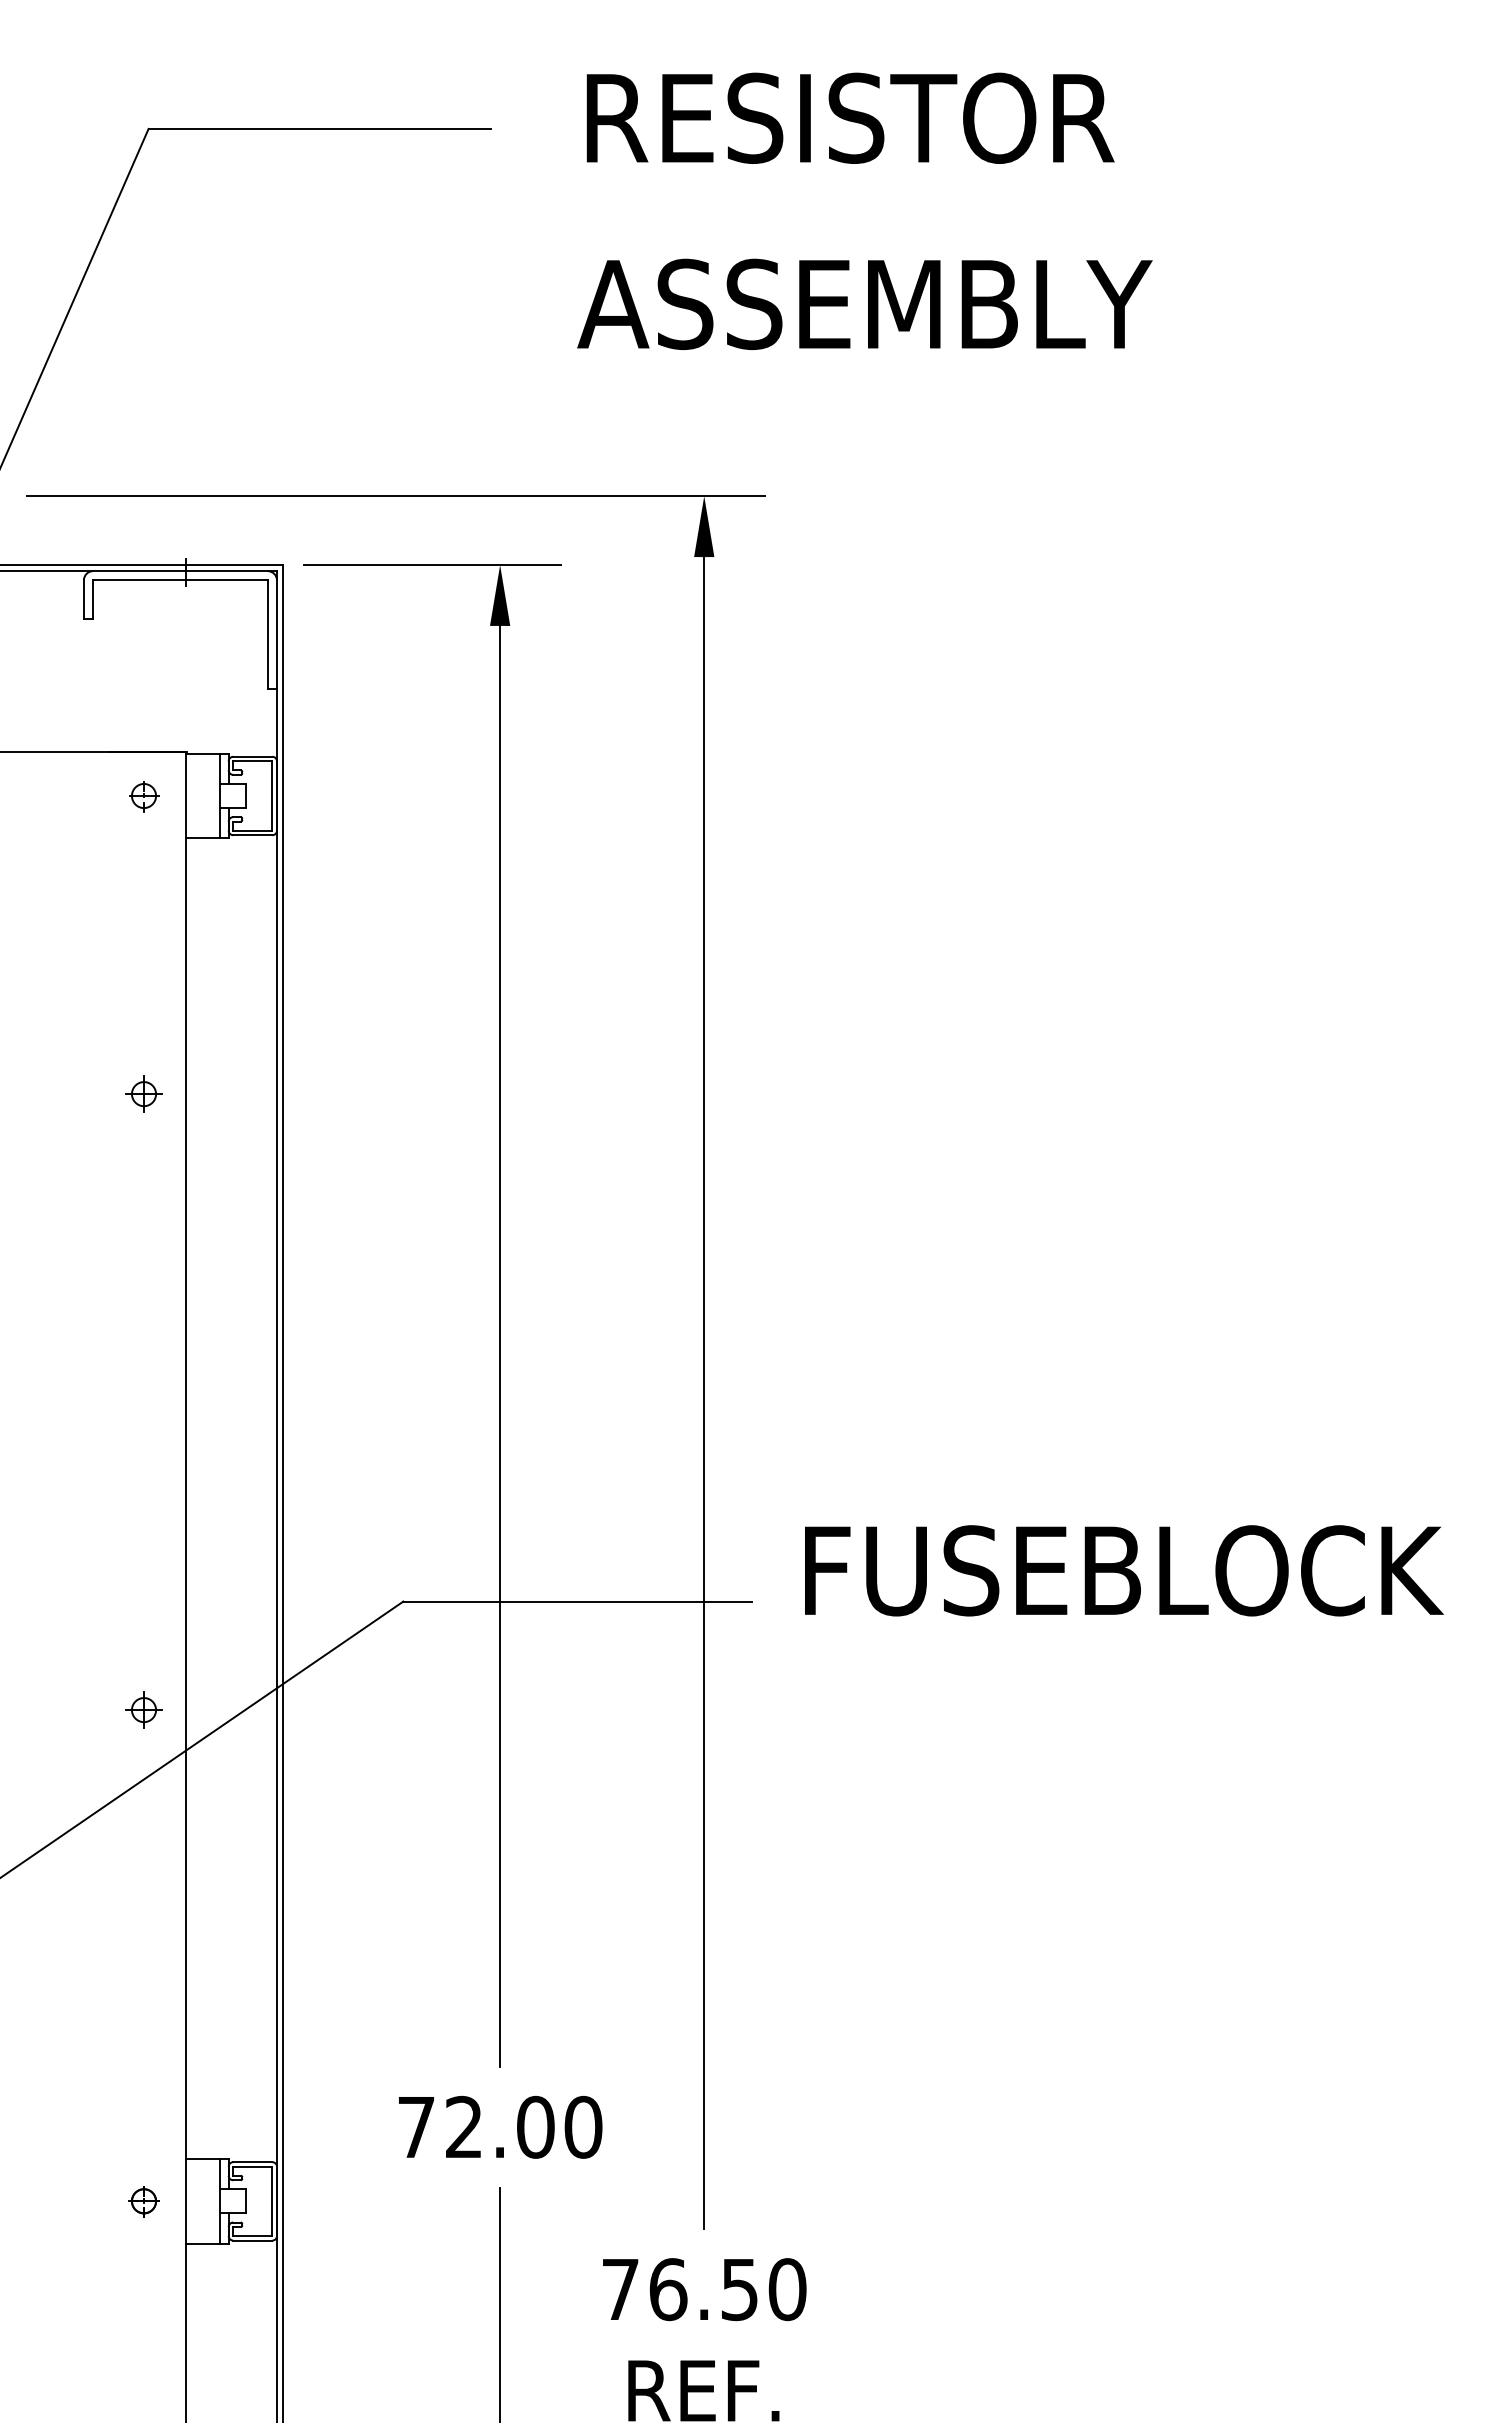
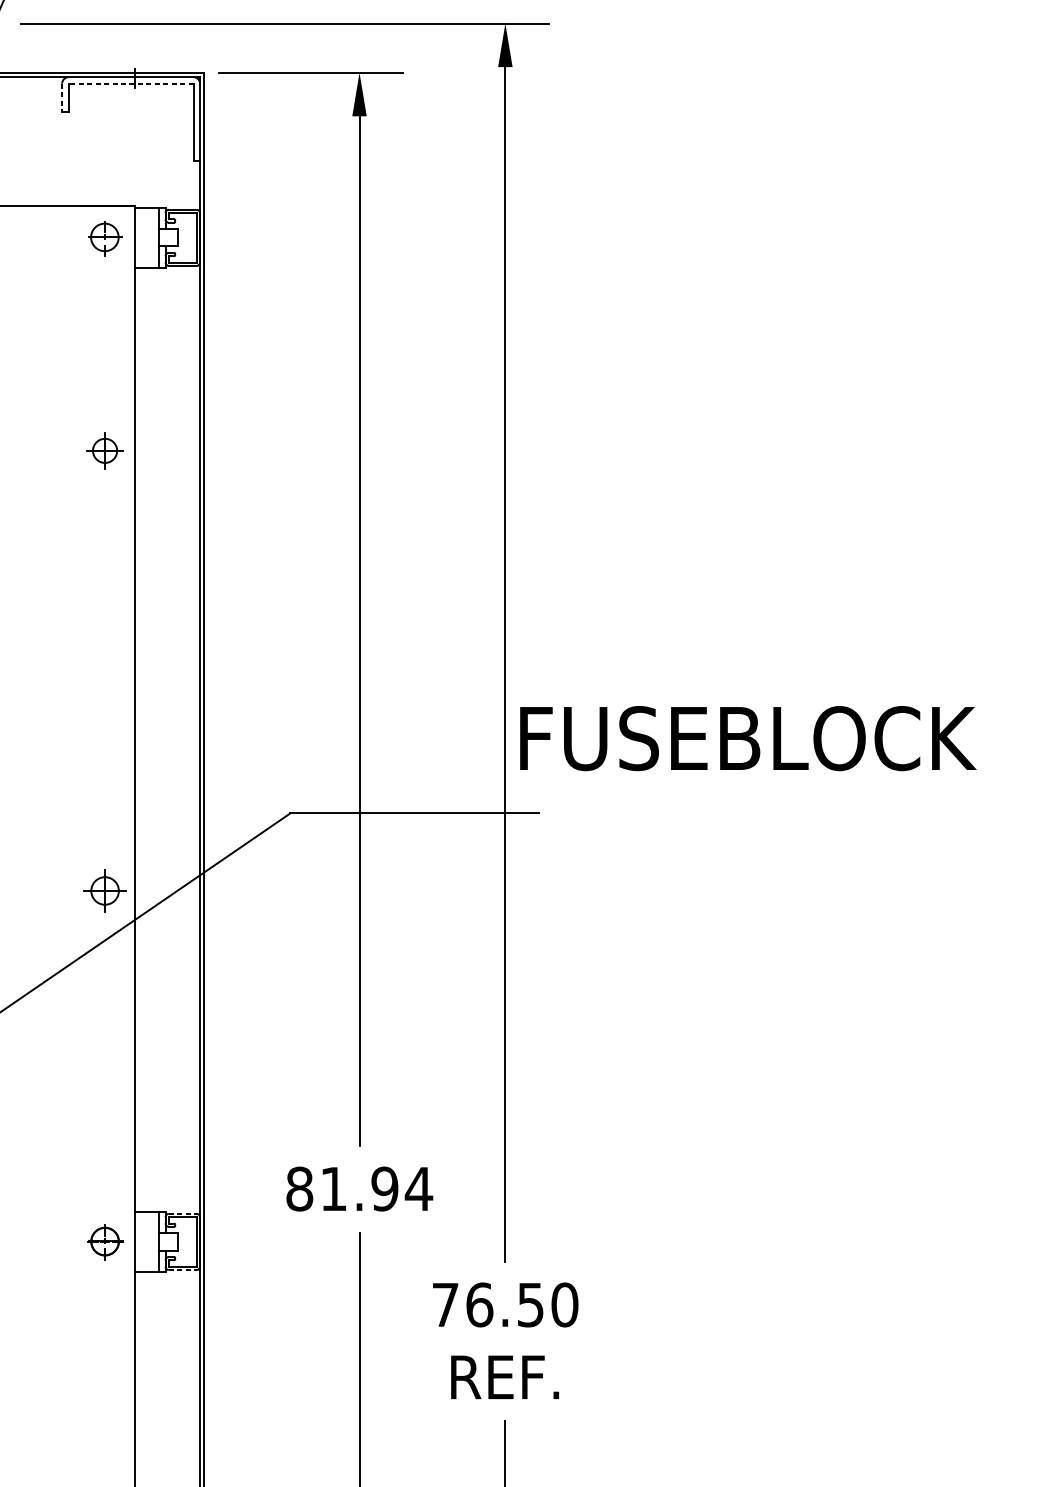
line: (179, 580) -> (130, 83), solid -> dashed
line: (83, 599) -> (61, 97), solid -> dashed
part: (144, 796) -> (105, 238), size x1.6
part: (143, 1093) -> (104, 450), size x1.4
text: (1124, 1570) -> (748, 738), moved
part: (143, 1709) -> (104, 890), size x1.6
text: (500, 2126) -> (359, 1188), 72.00 -> 81.94
line: (252, 2162) -> (182, 1214), solid -> dashed
part: (143, 2201) -> (104, 1242), size x1.6
line: (252, 2240) -> (182, 1269), solid -> dashed

